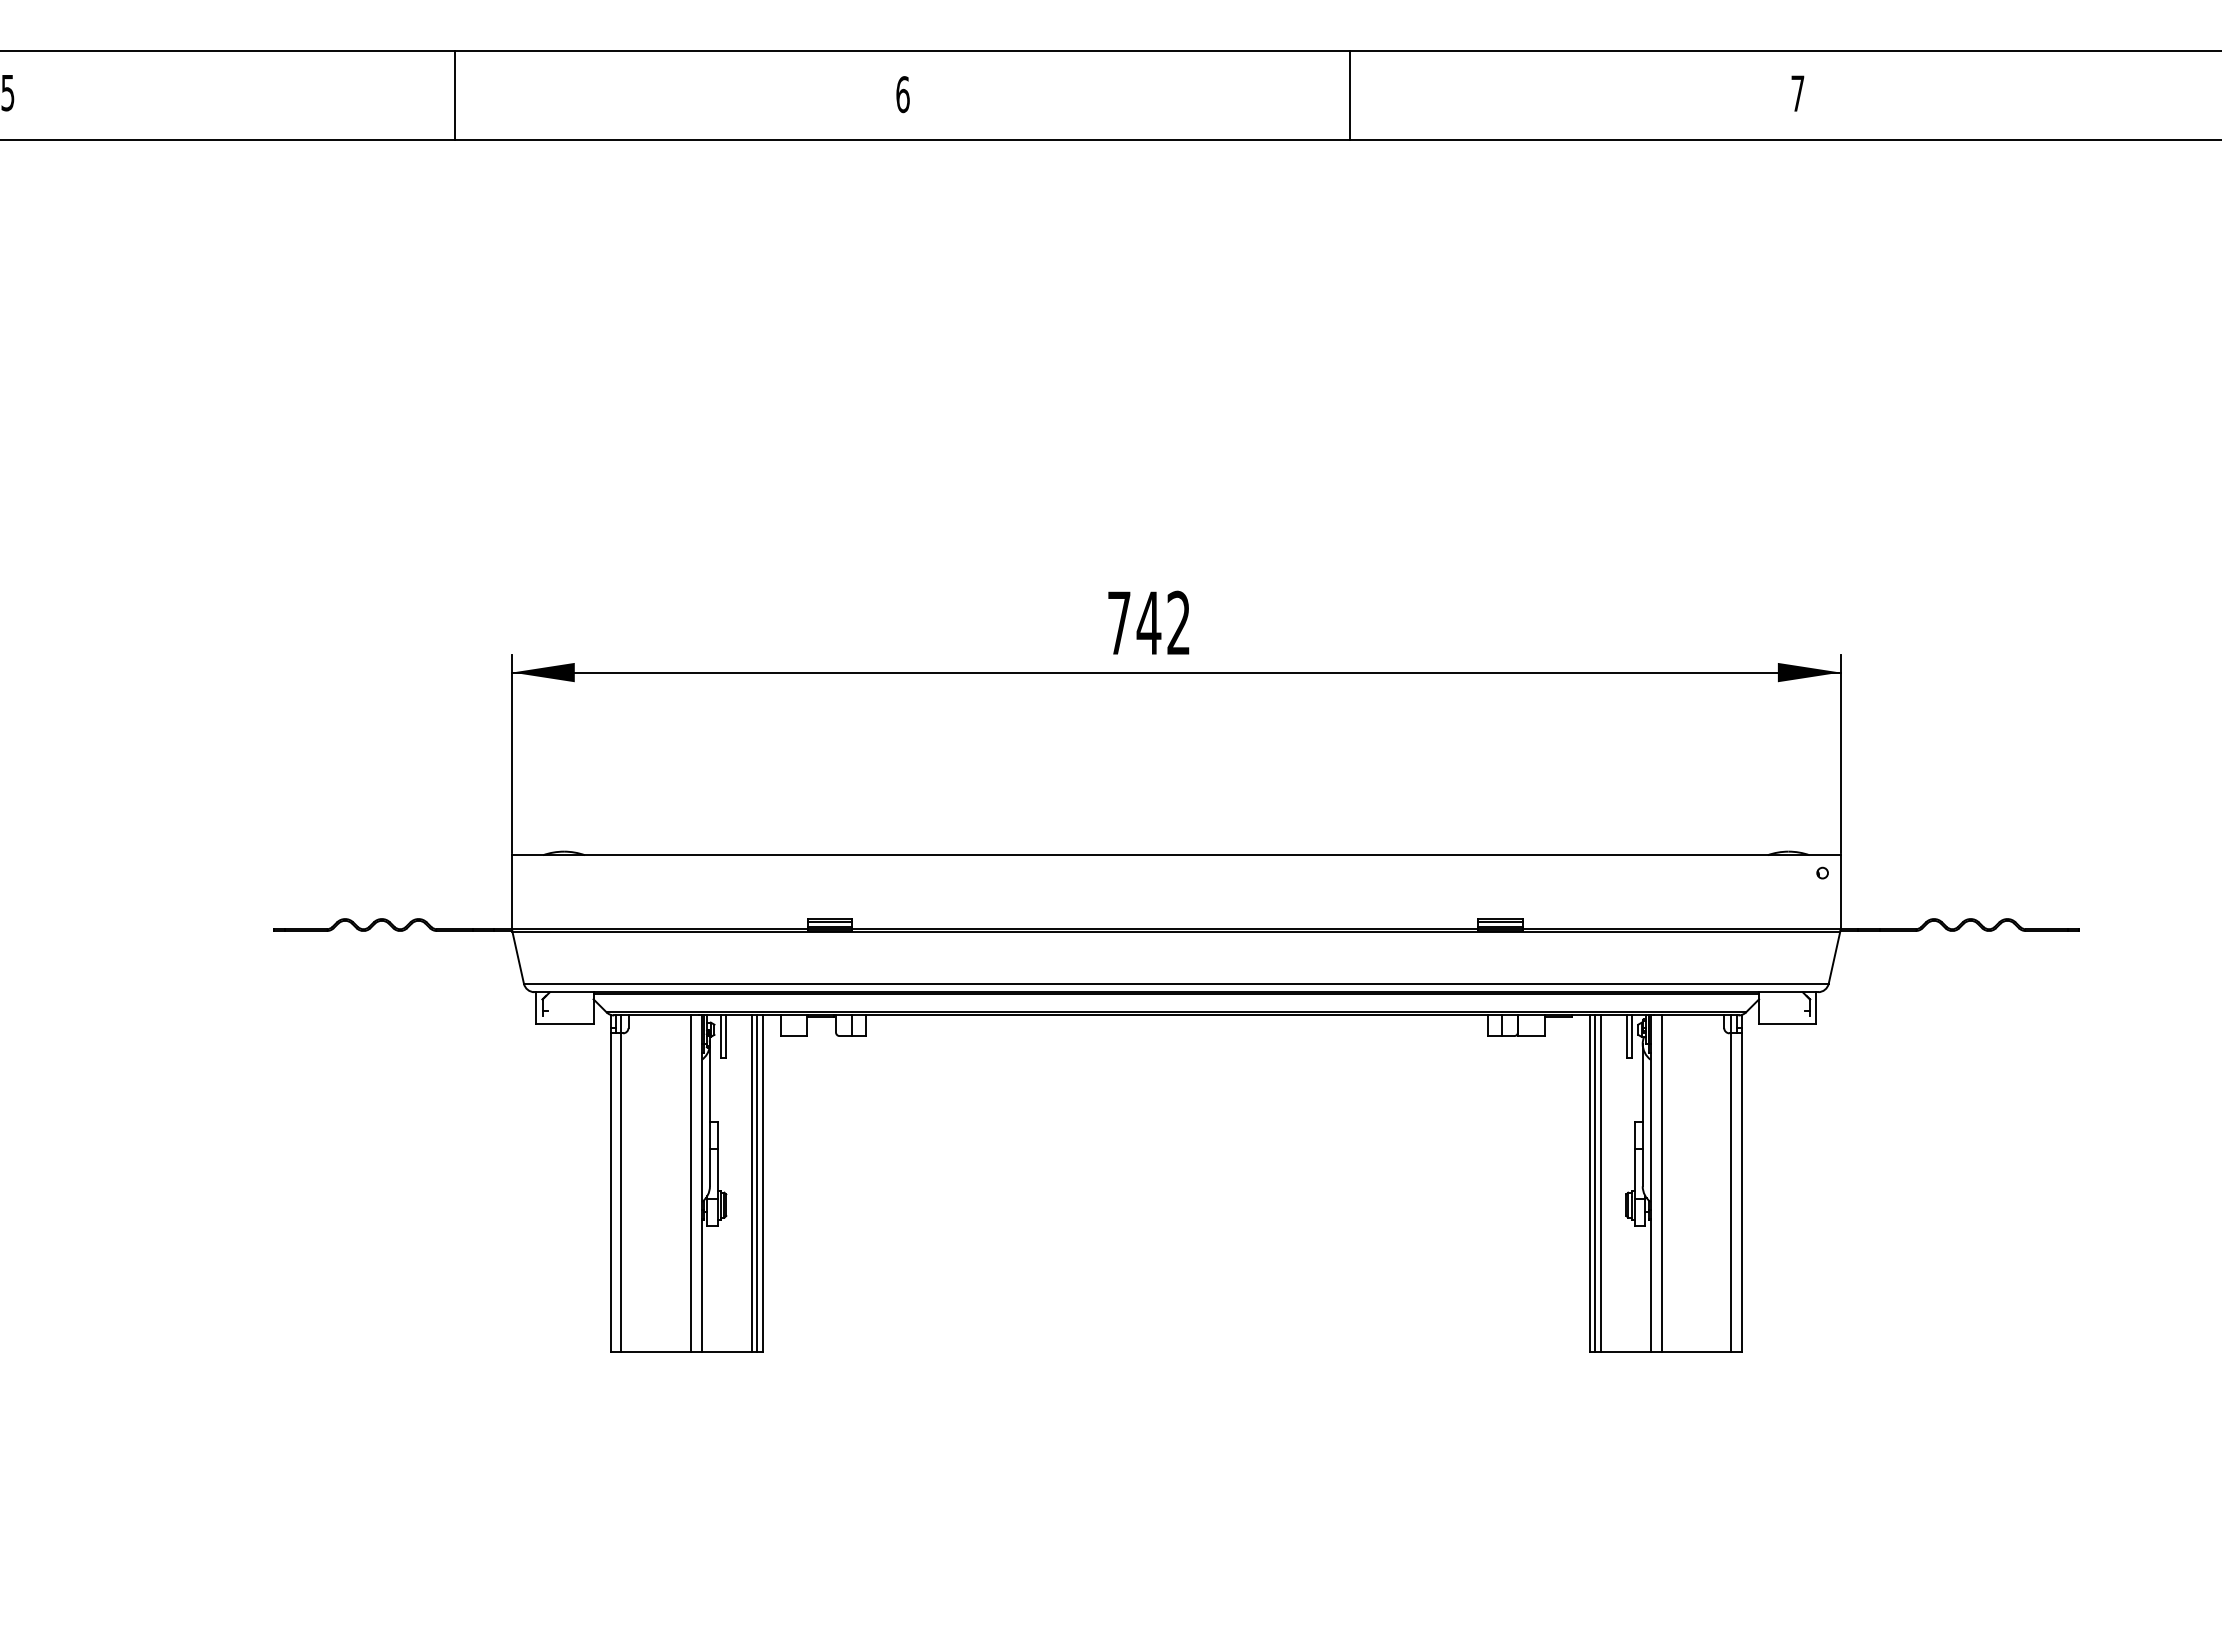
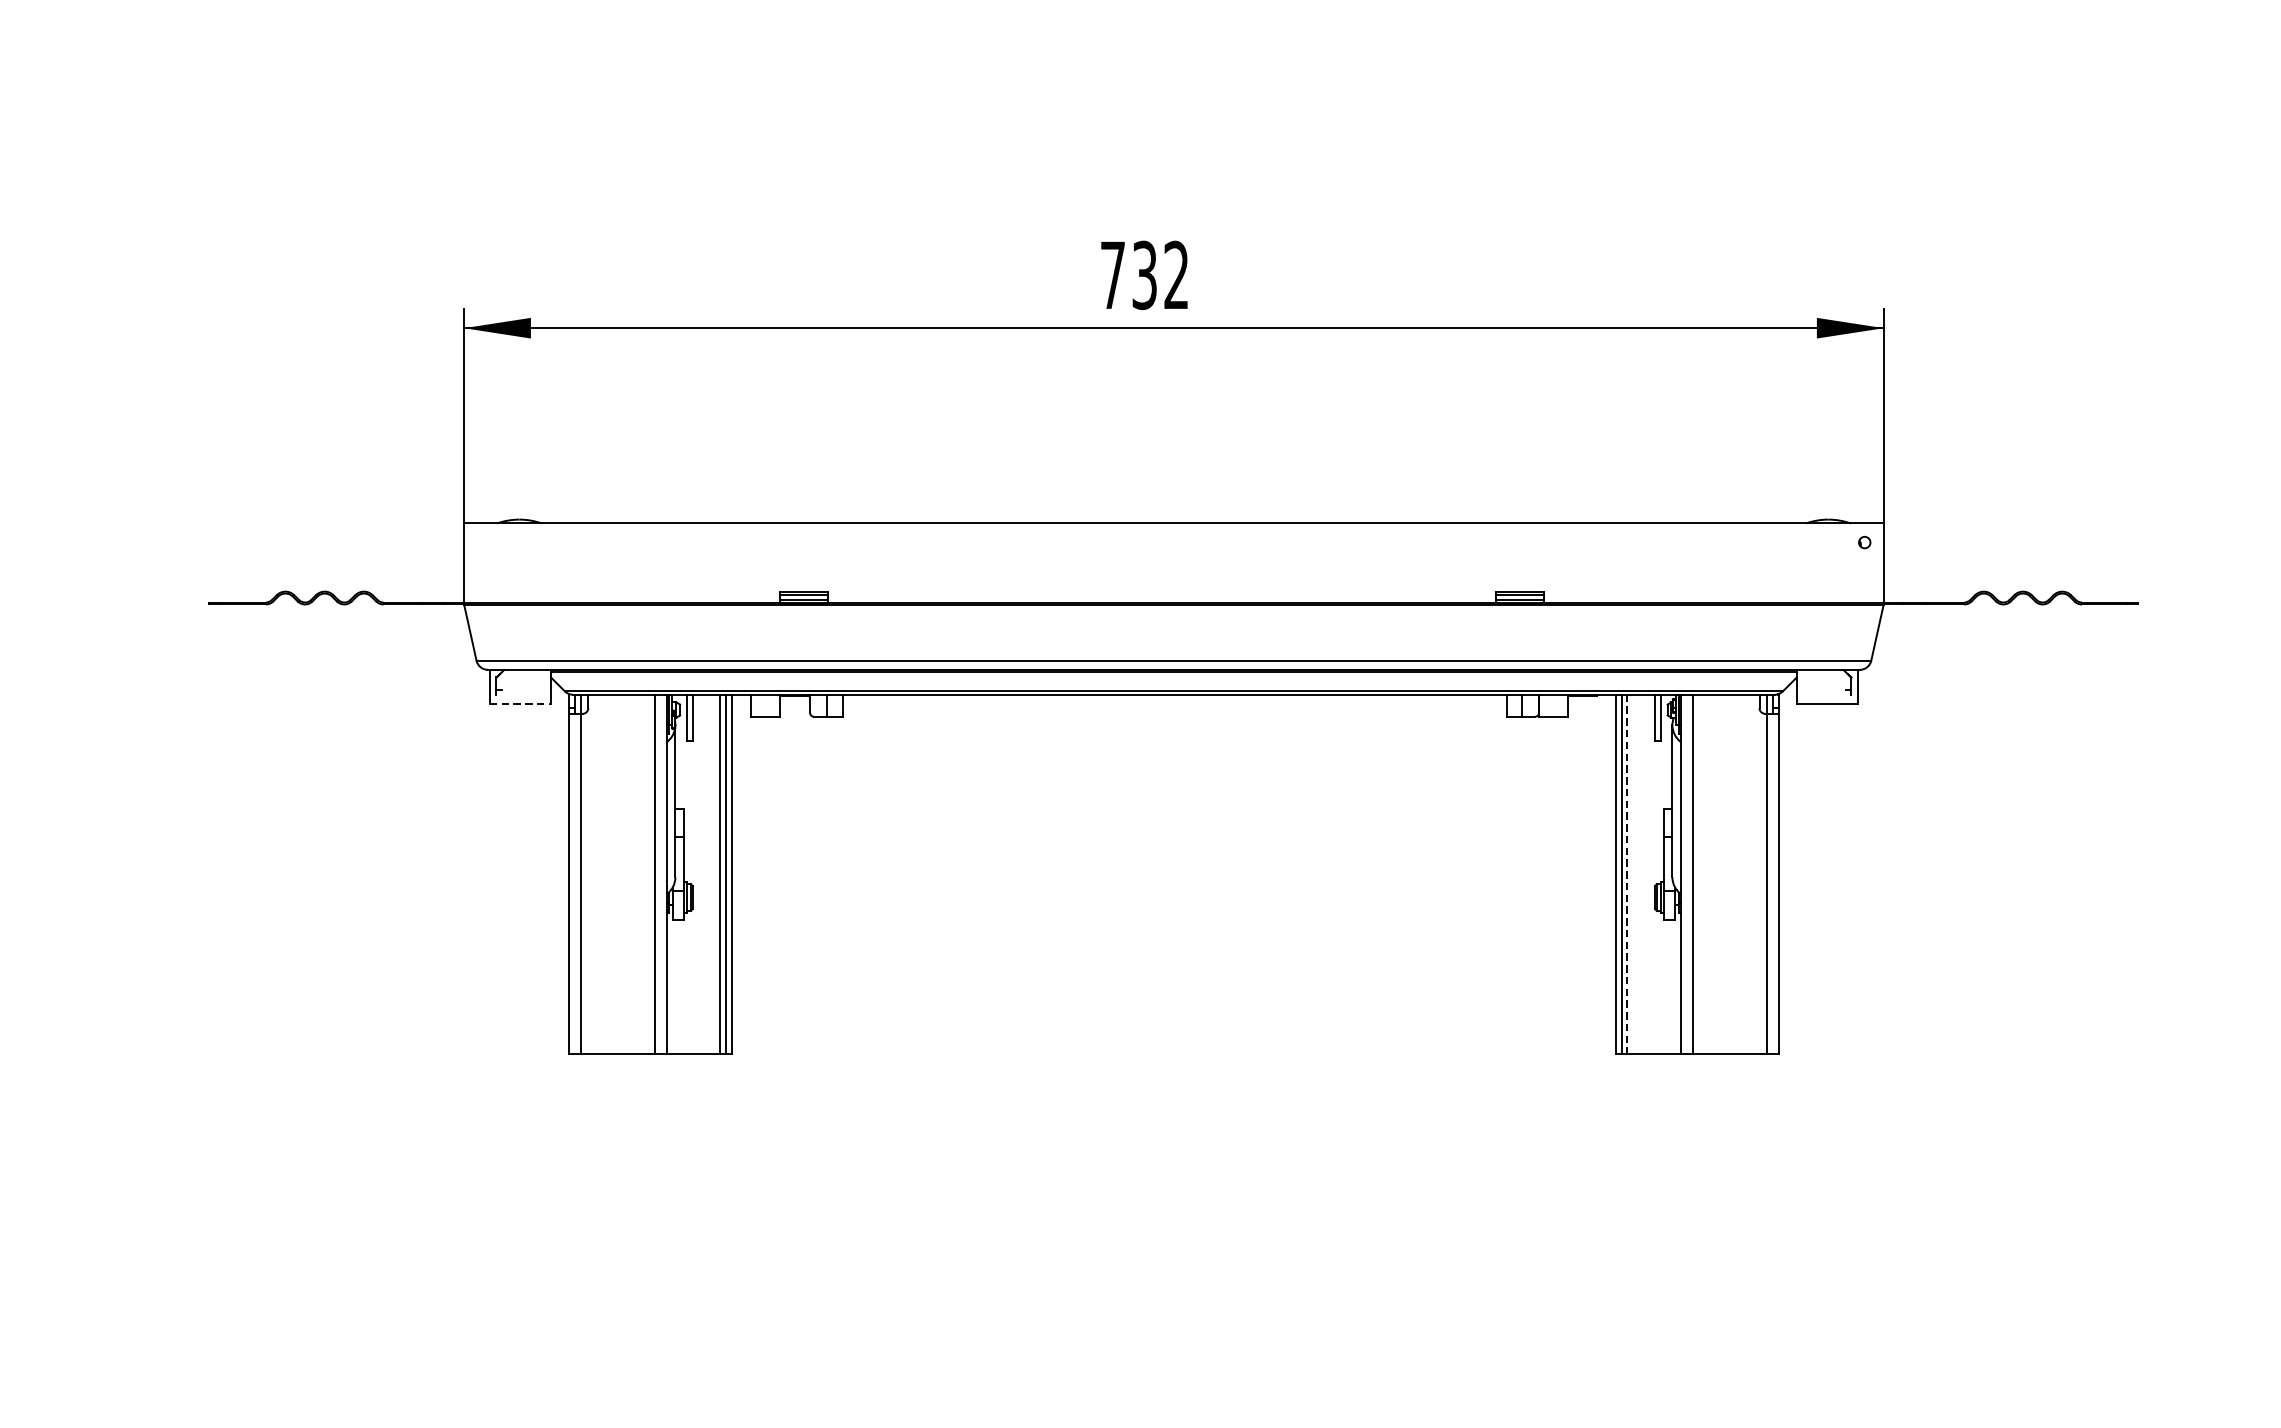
text: (1148, 622) -> (1144, 274), 742 -> 732
line: (564, 1024) -> (519, 704), solid -> dashed
line: (1600, 1184) -> (1627, 875), solid -> dashed

